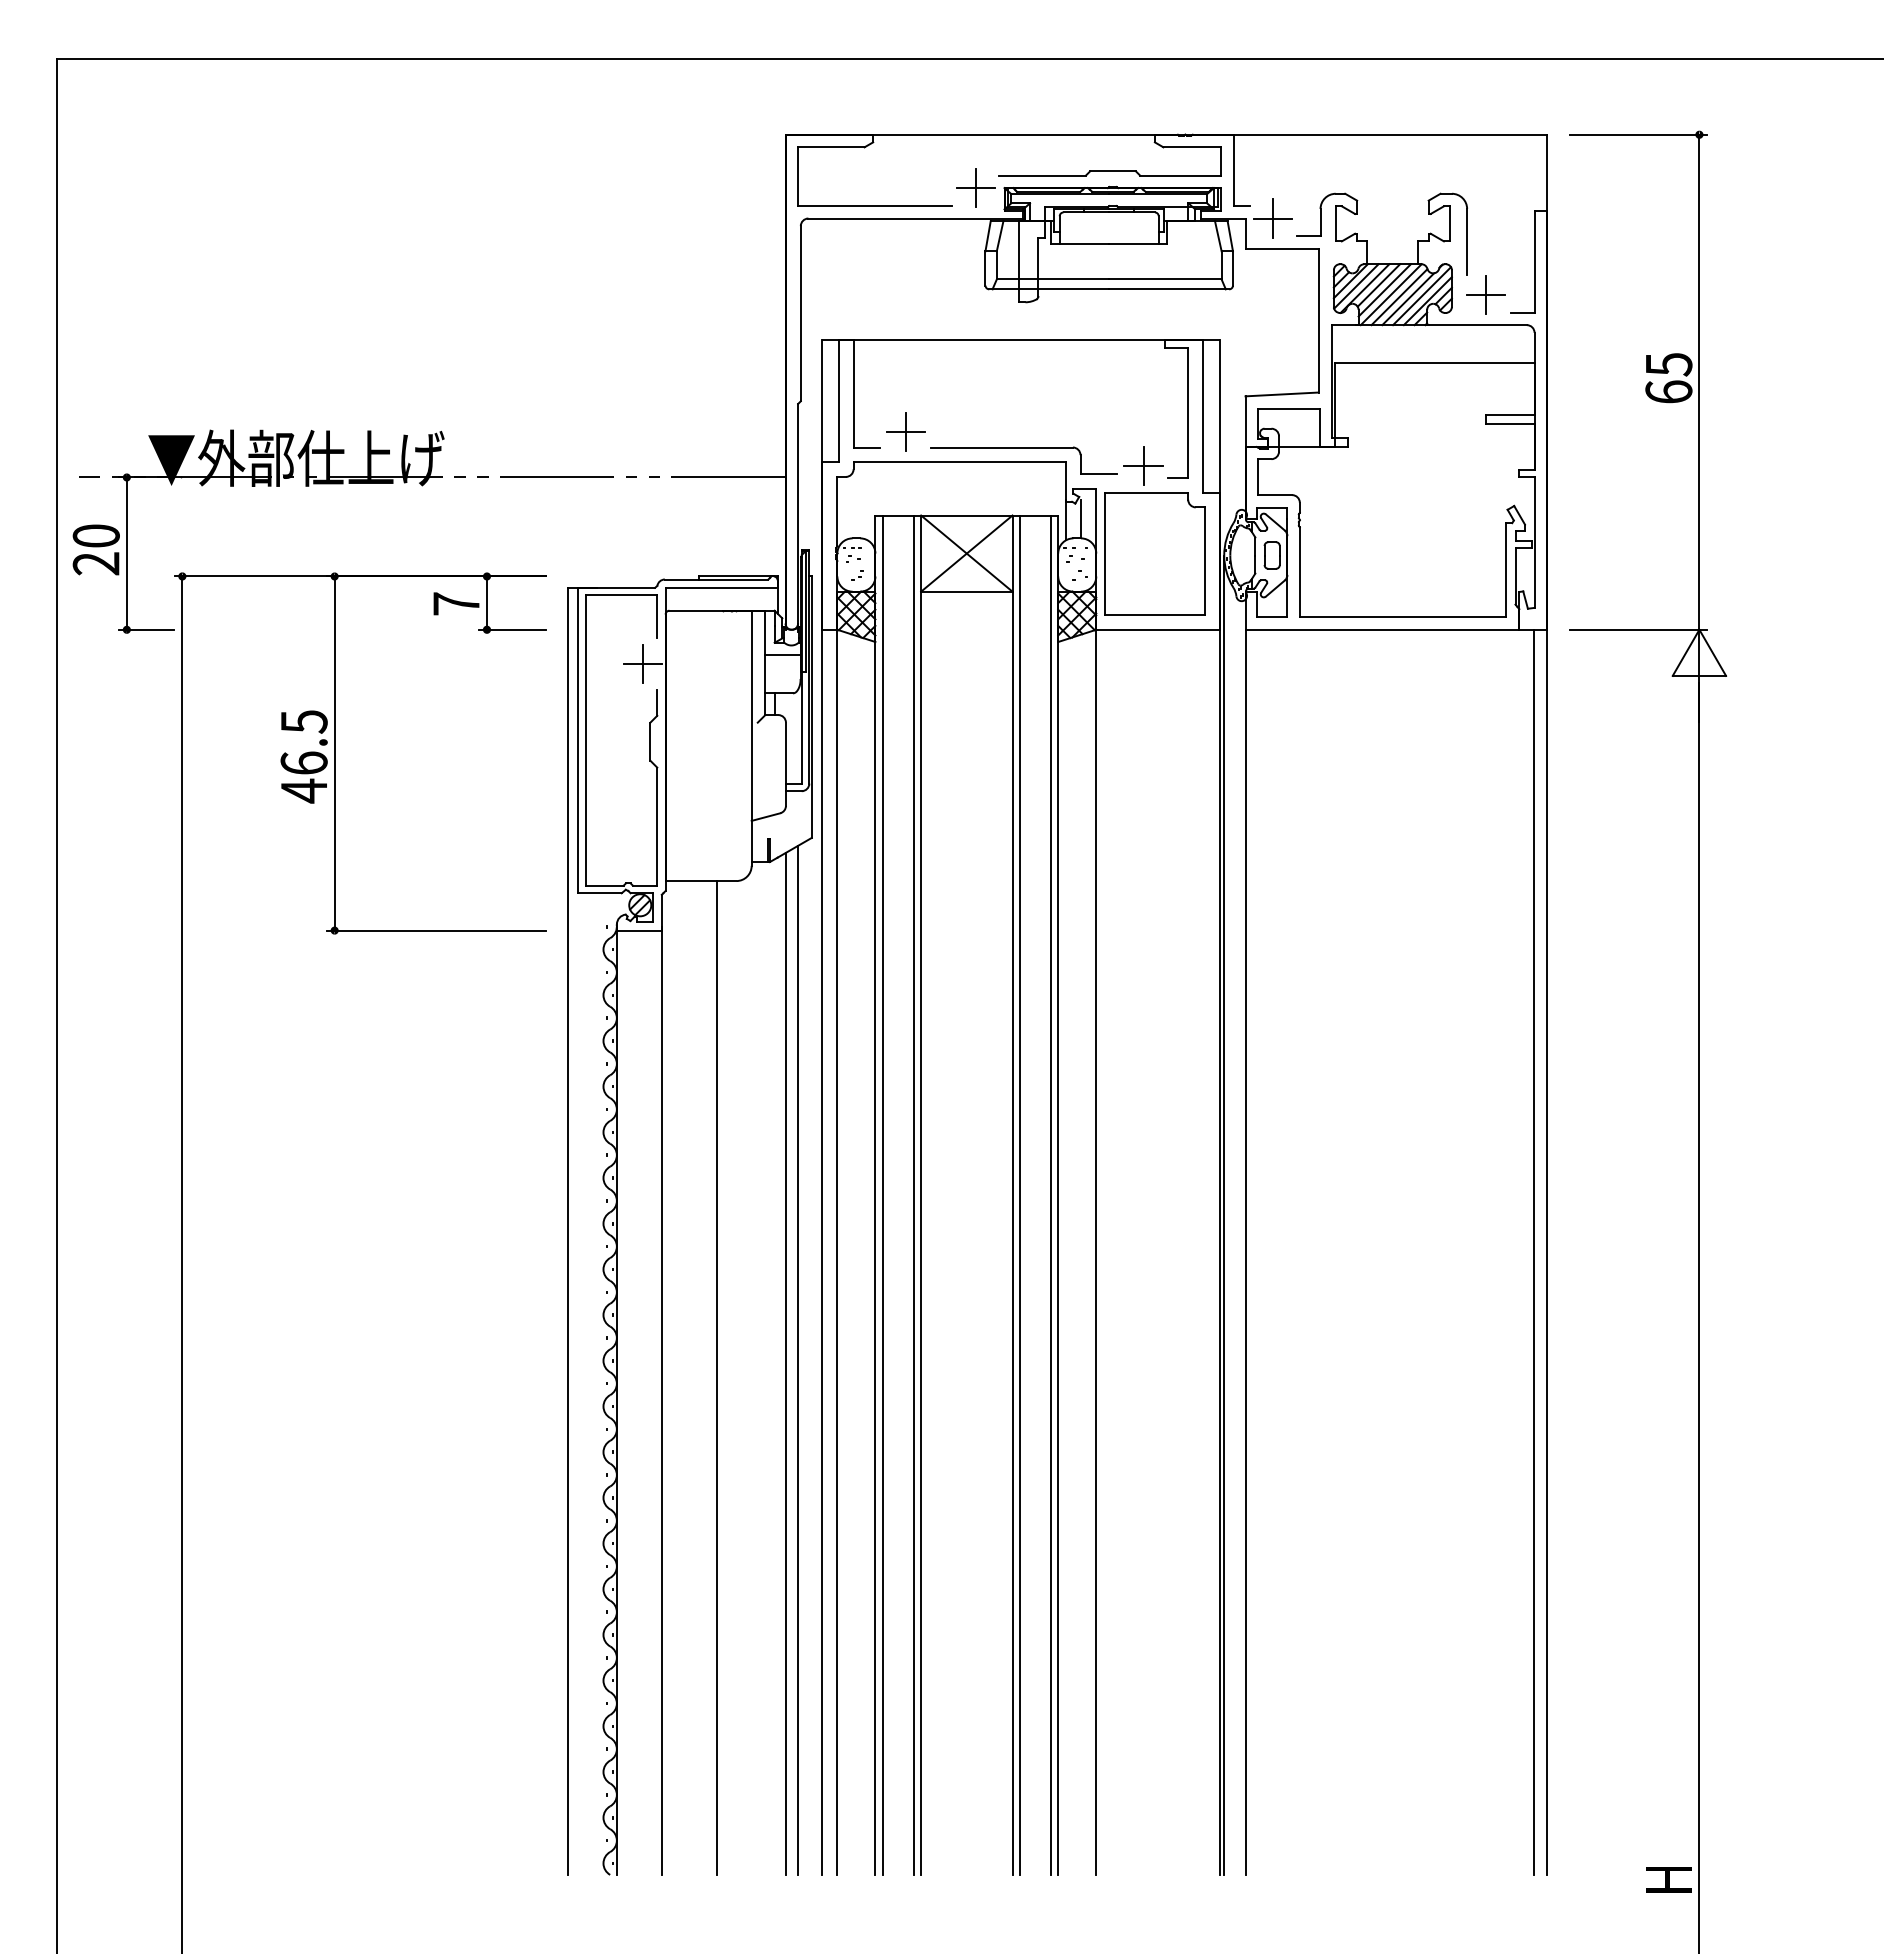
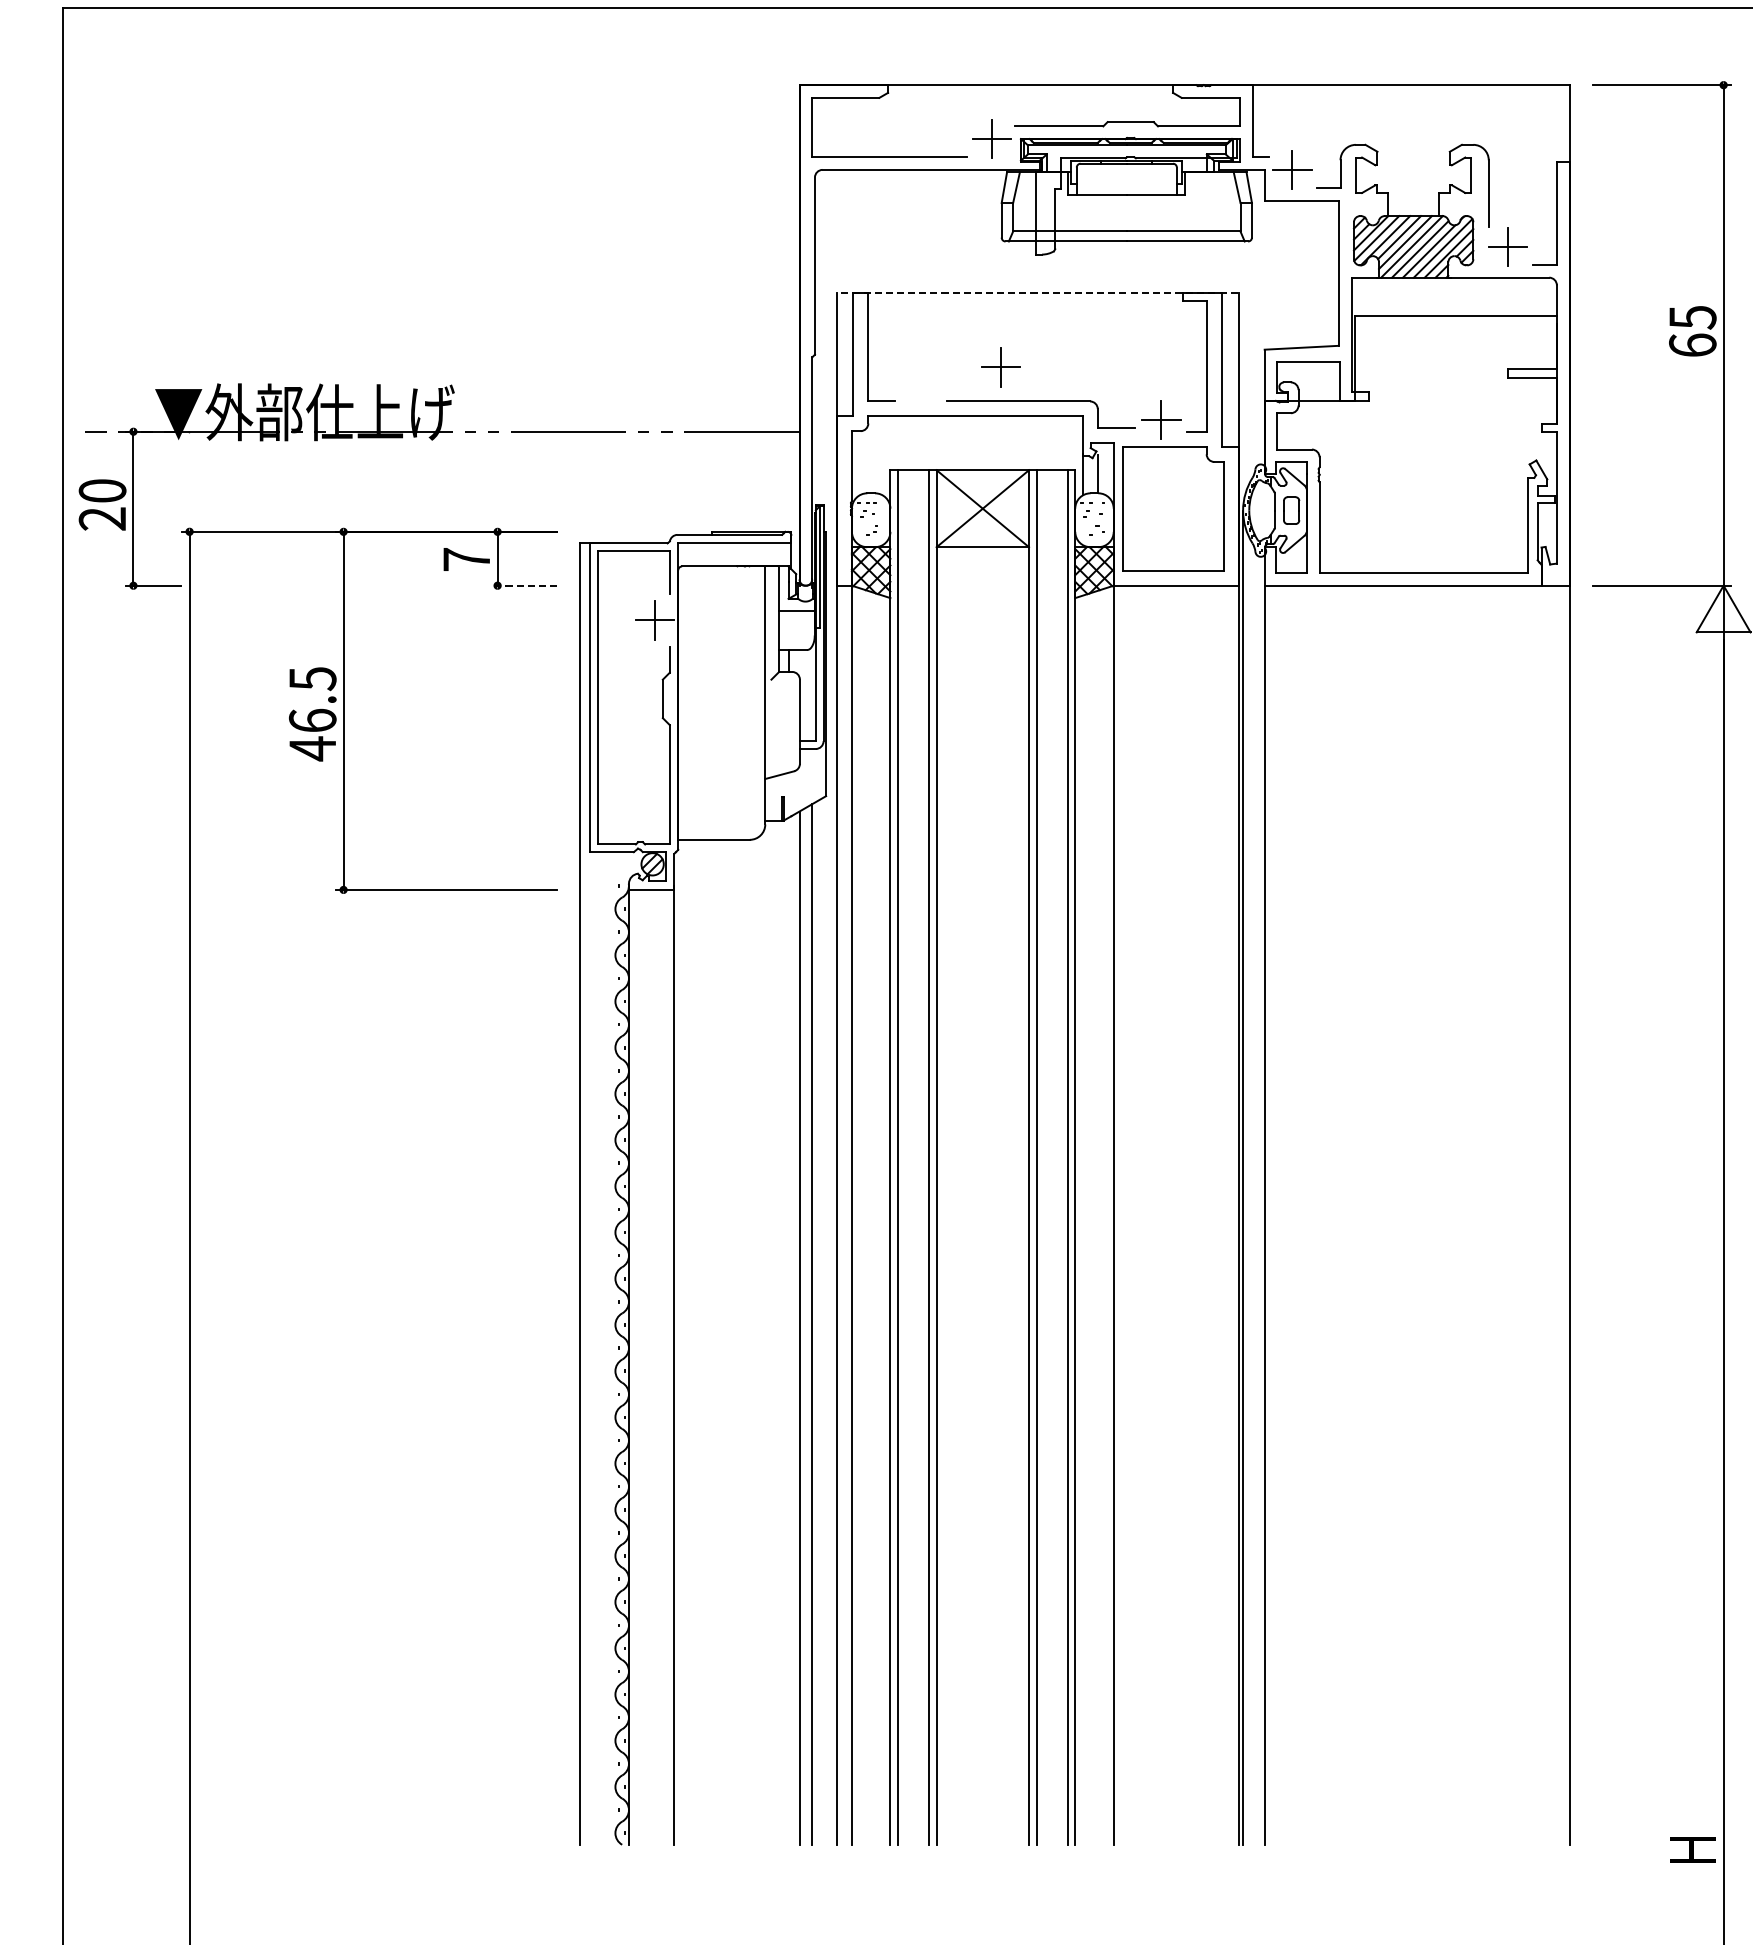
line: (1020, 340) -> (1037, 293), solid -> dashed
part: (905, 431) -> (1000, 367), moved
line: (512, 629) -> (523, 585), solid -> dashed
line: (1534, 1251) -> (1556, 1214), removed
line: (716, 1377) -> (729, 1341), removed

